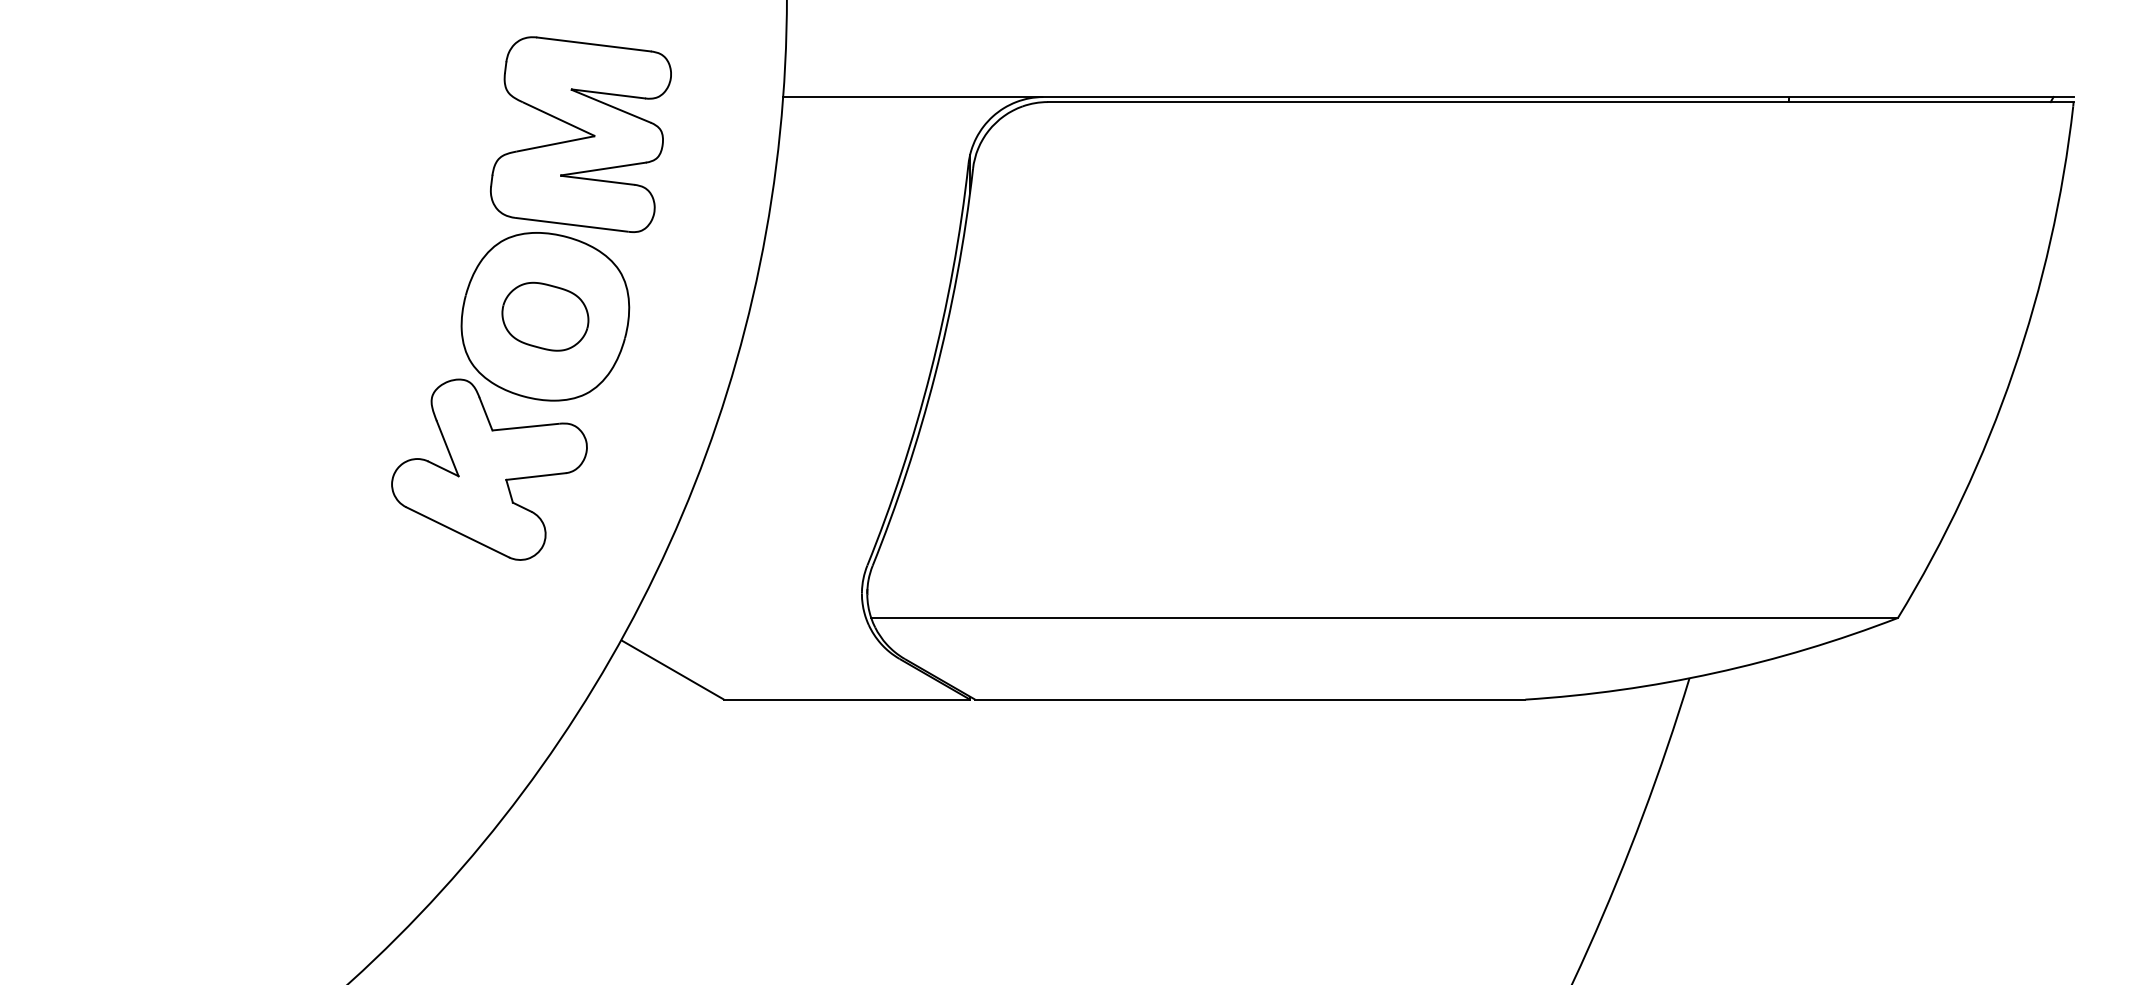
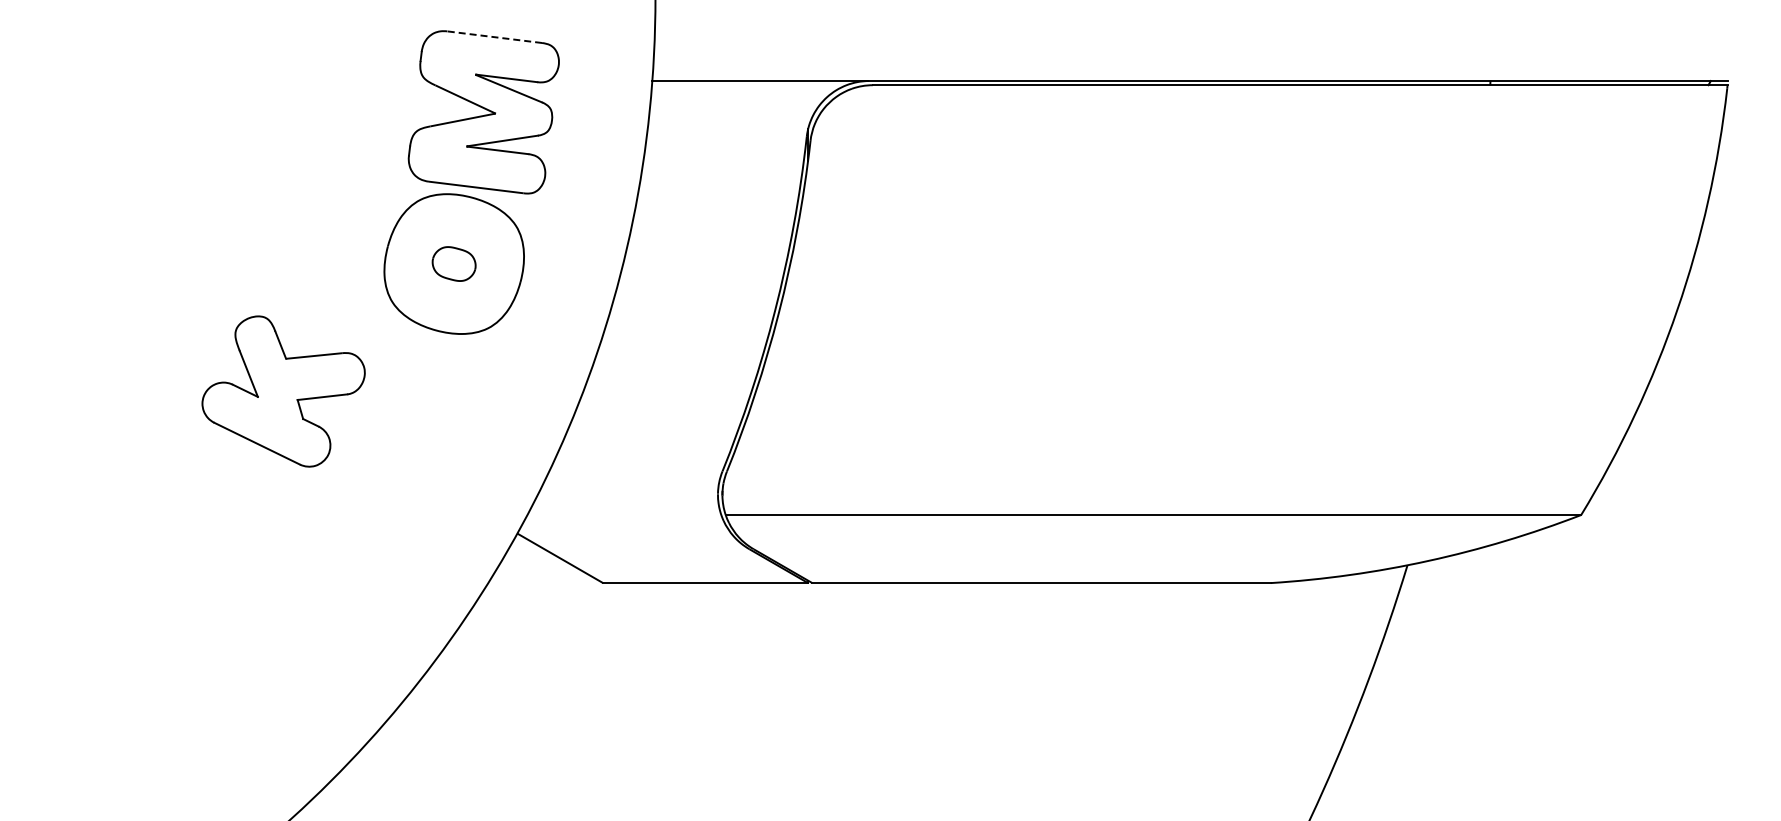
line: (593, 44) -> (494, 37), solid -> dashed
part: (544, 316) -> (453, 263), size x0.6
part: (489, 469) -> (283, 391), moved

